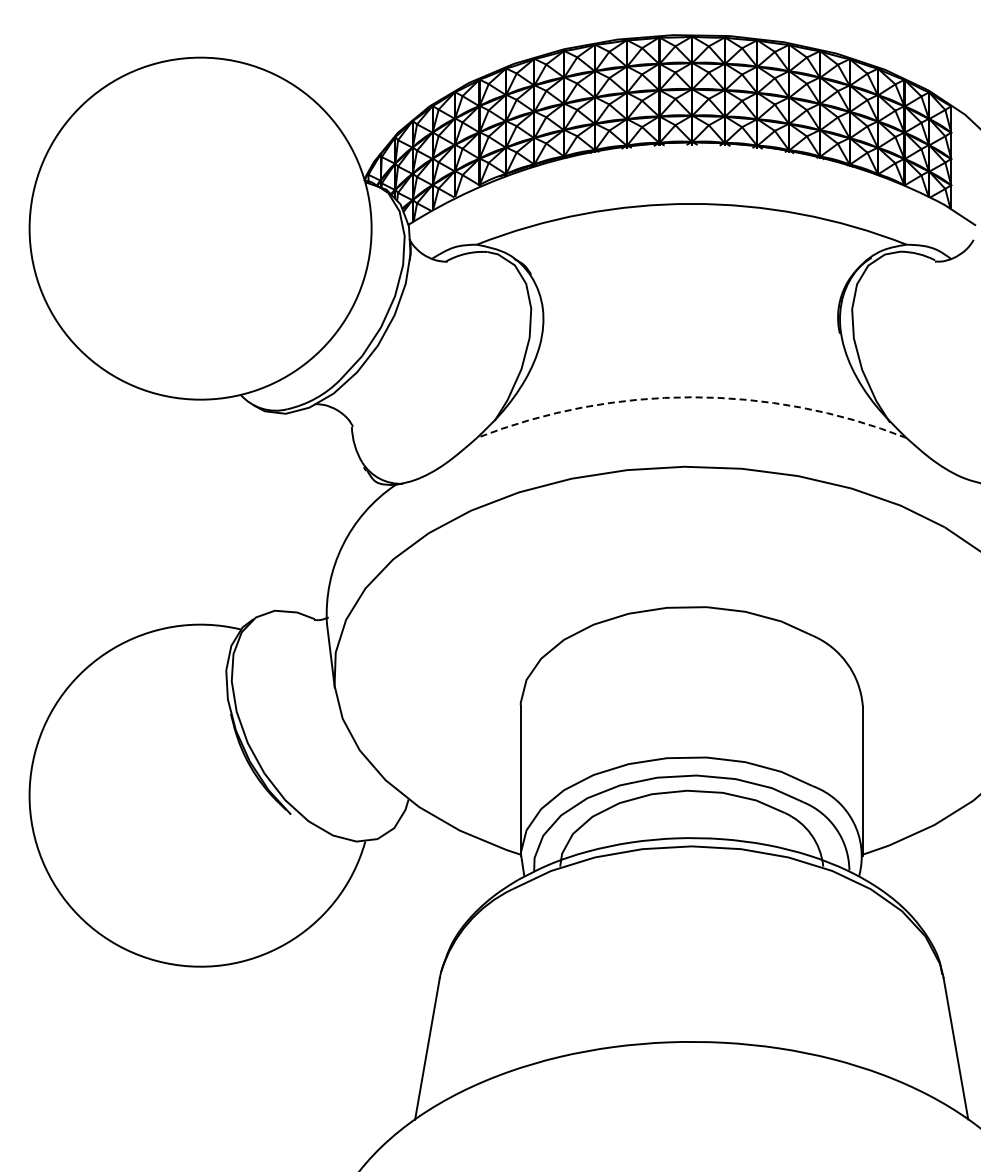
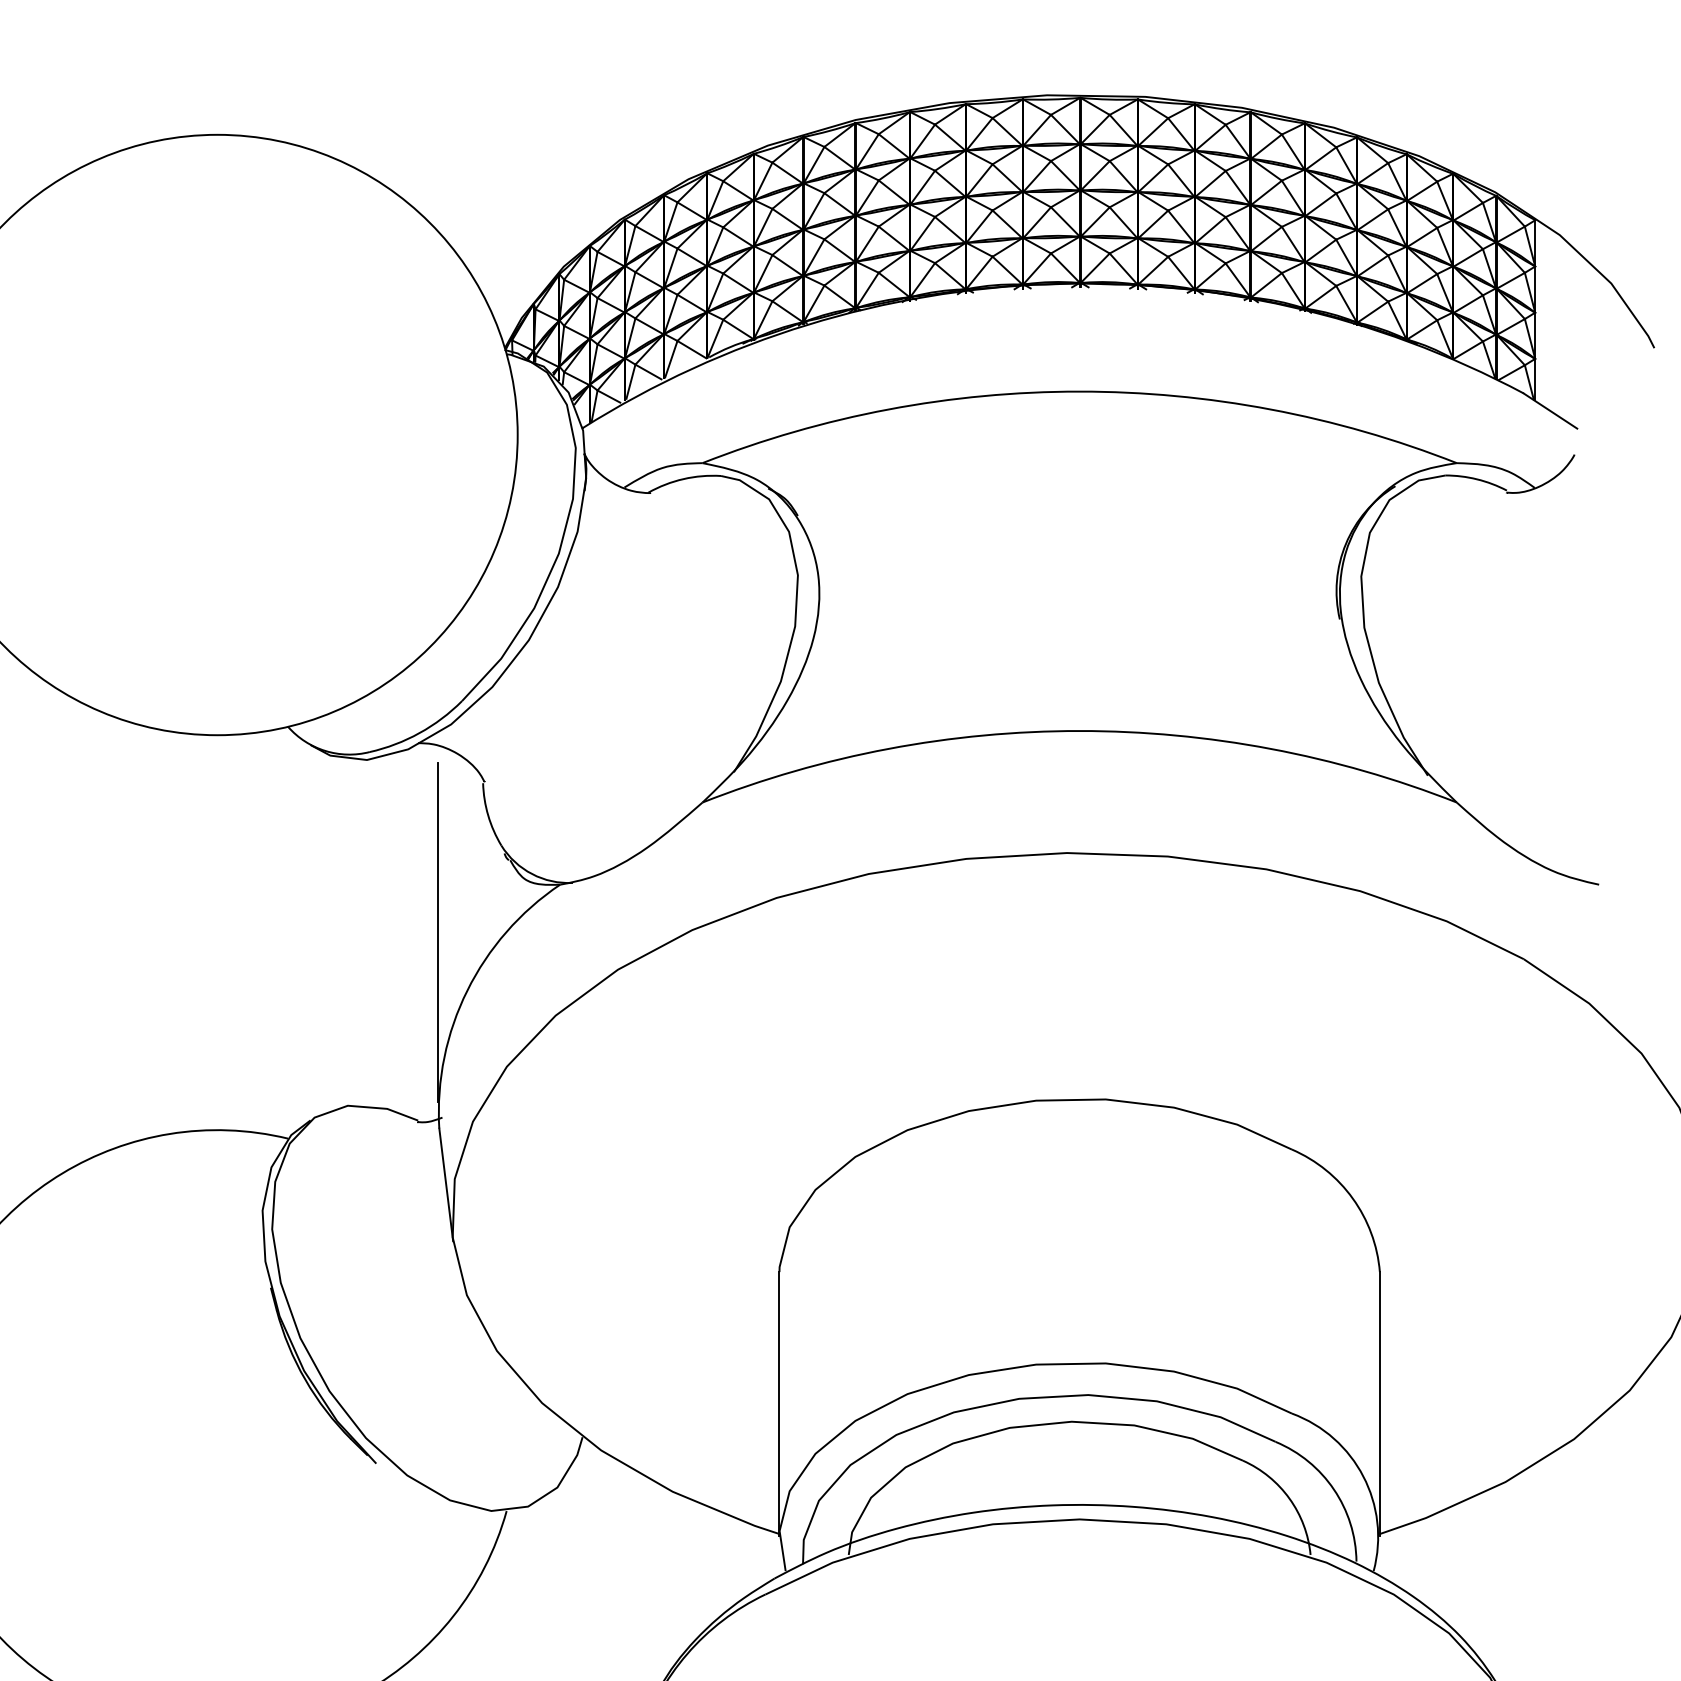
arc: (691, 397) -> (1079, 731), dashed -> solid
line: (326, 511) -> (438, 931), added

